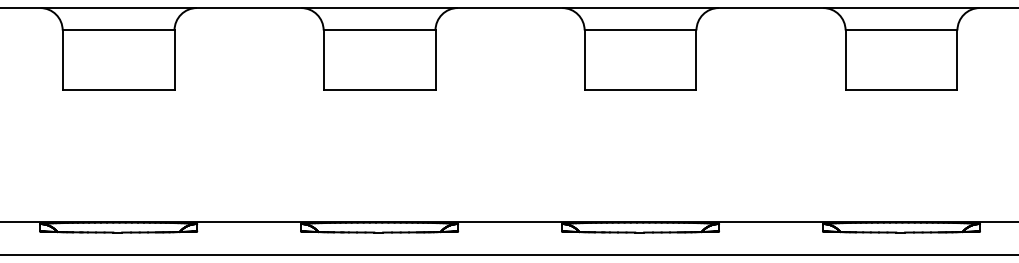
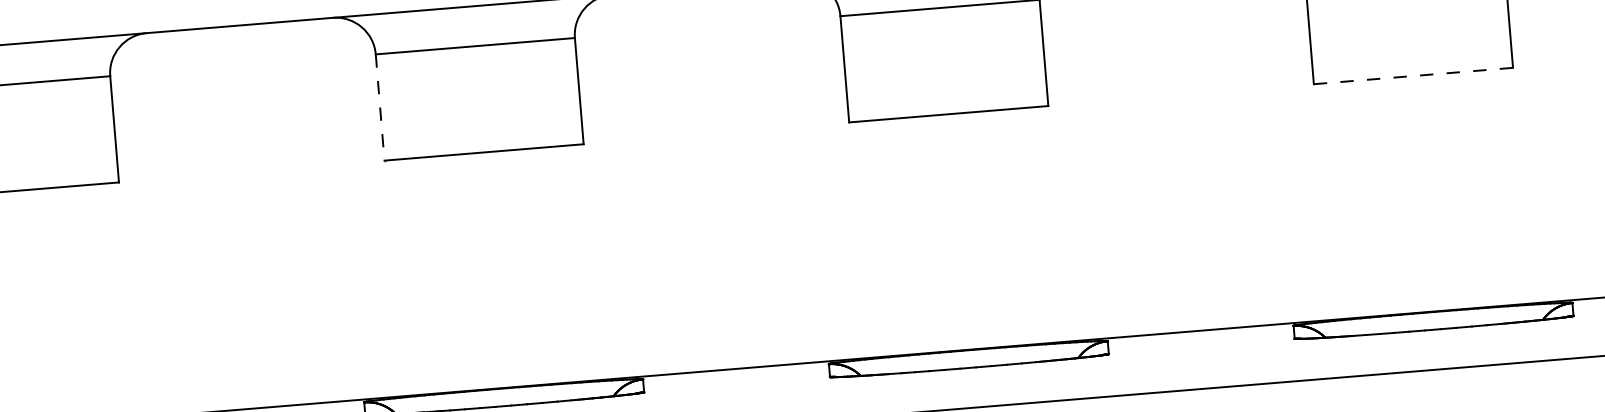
line: (323, 60) -> (379, 108), solid -> dashed
line: (901, 90) -> (1413, 76), solid -> dashed

